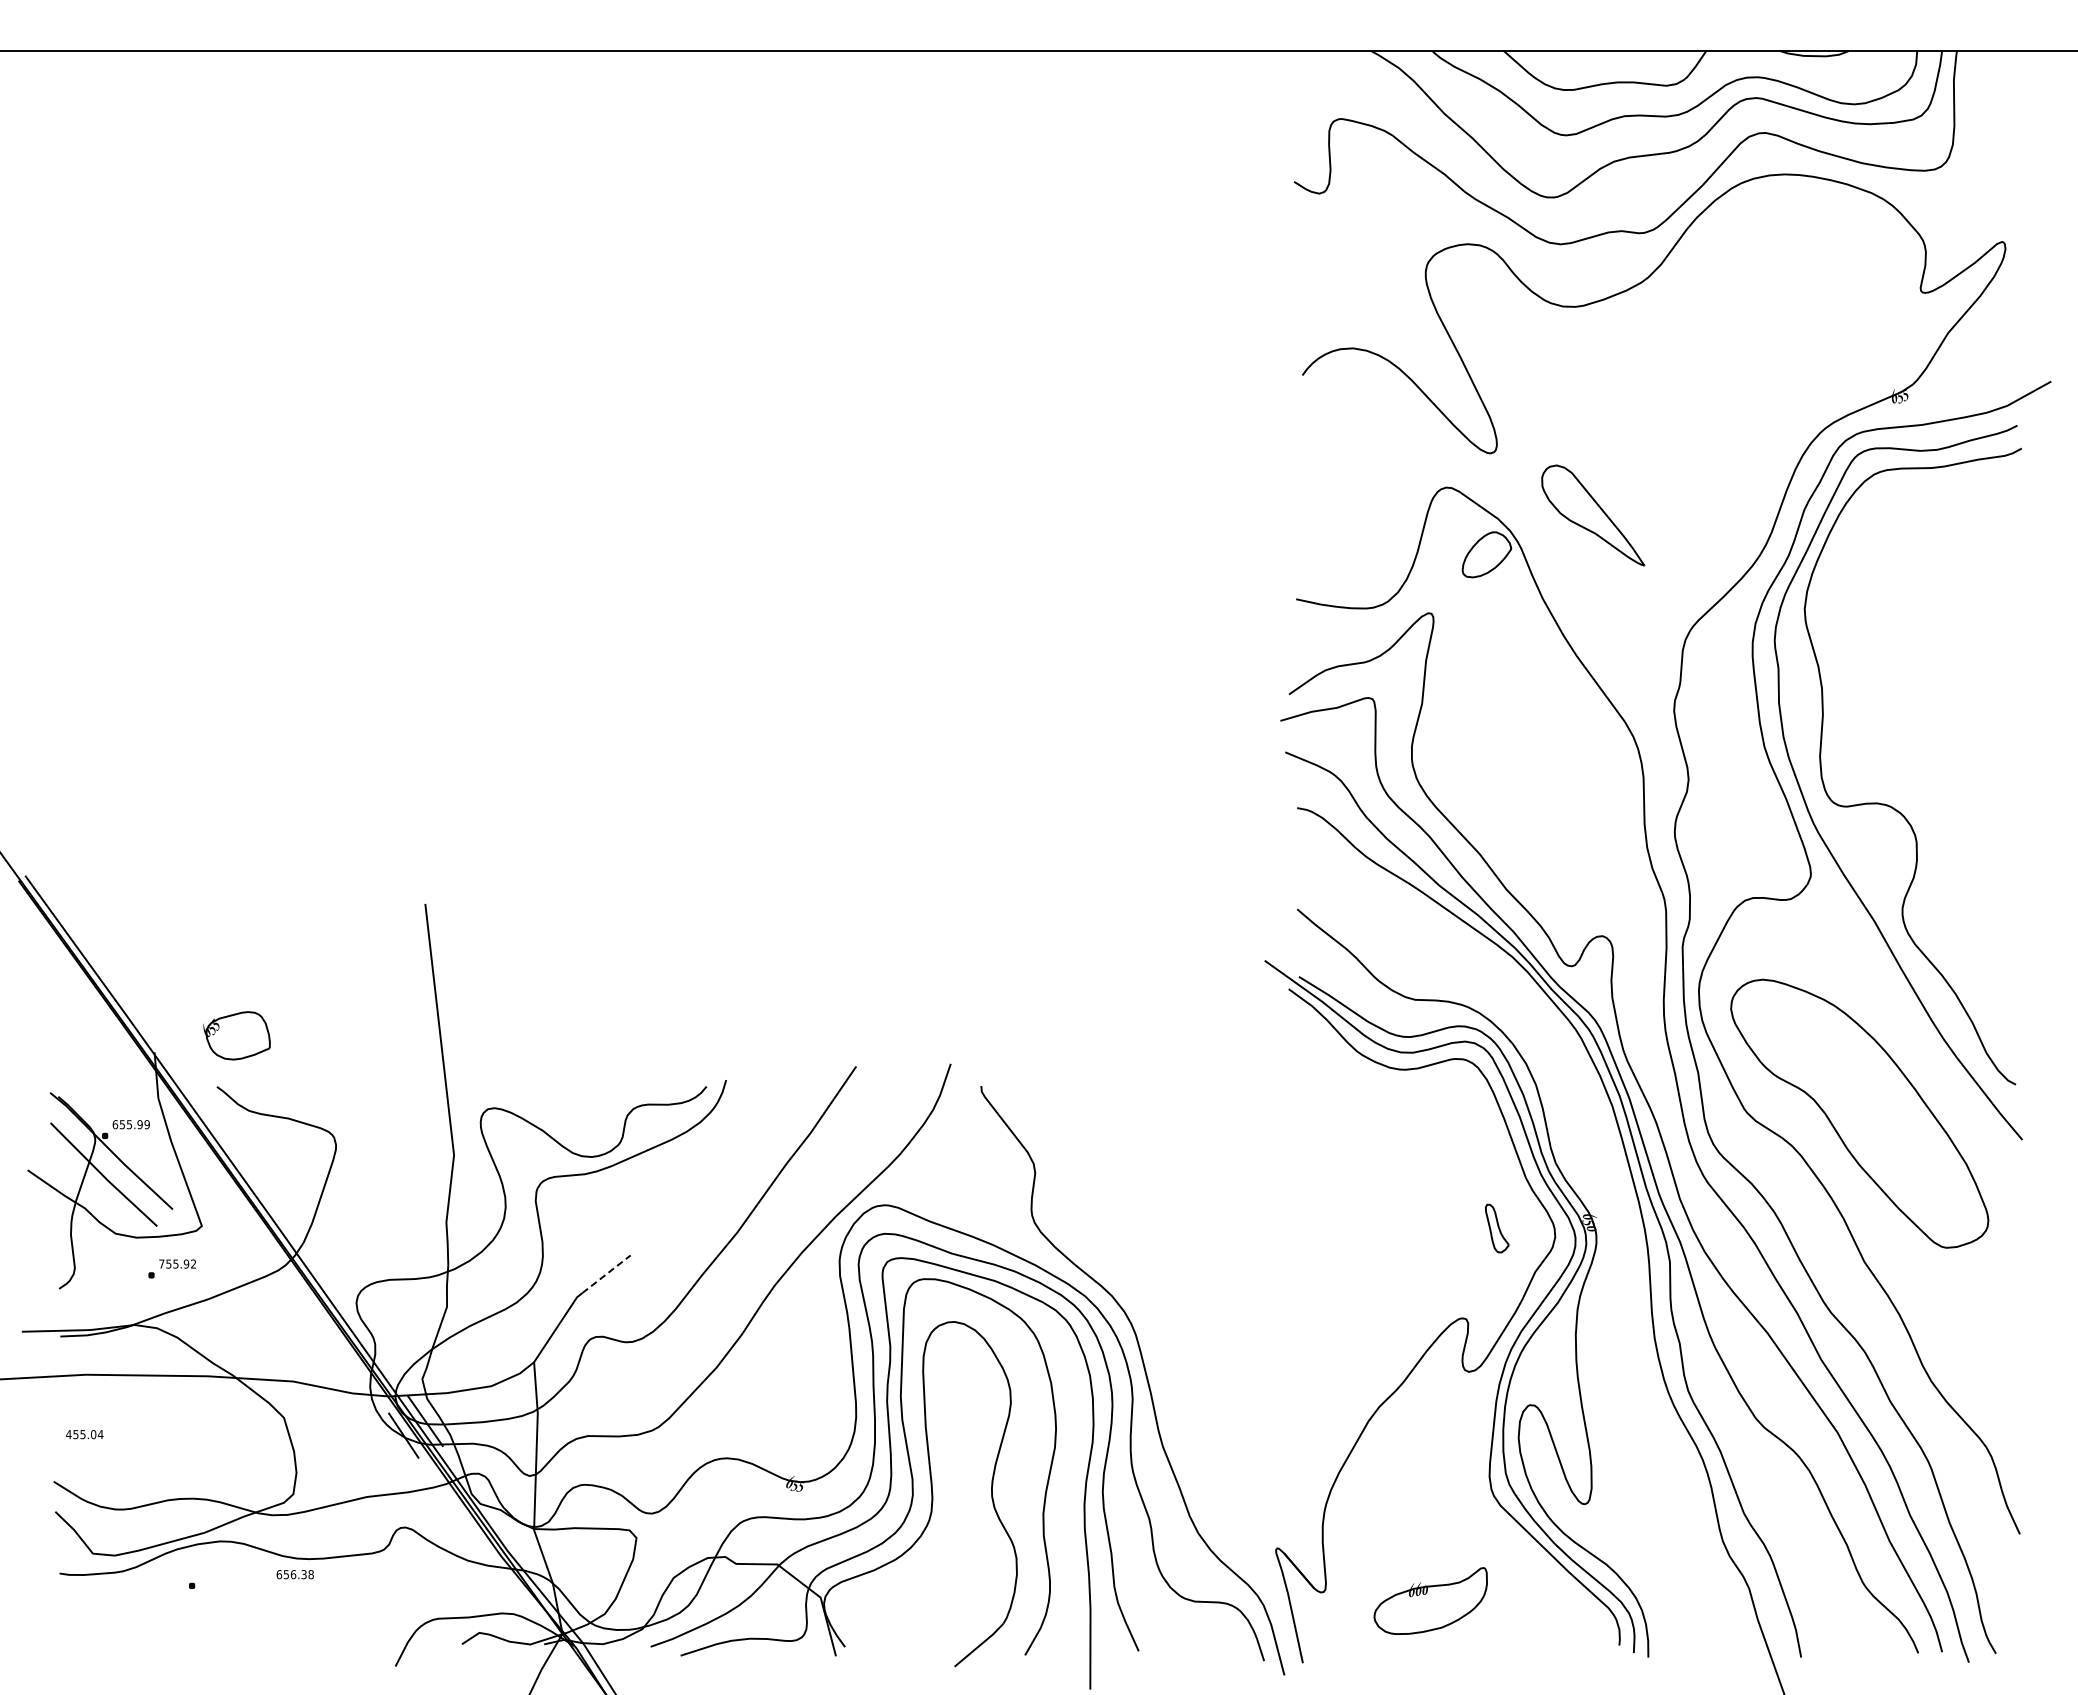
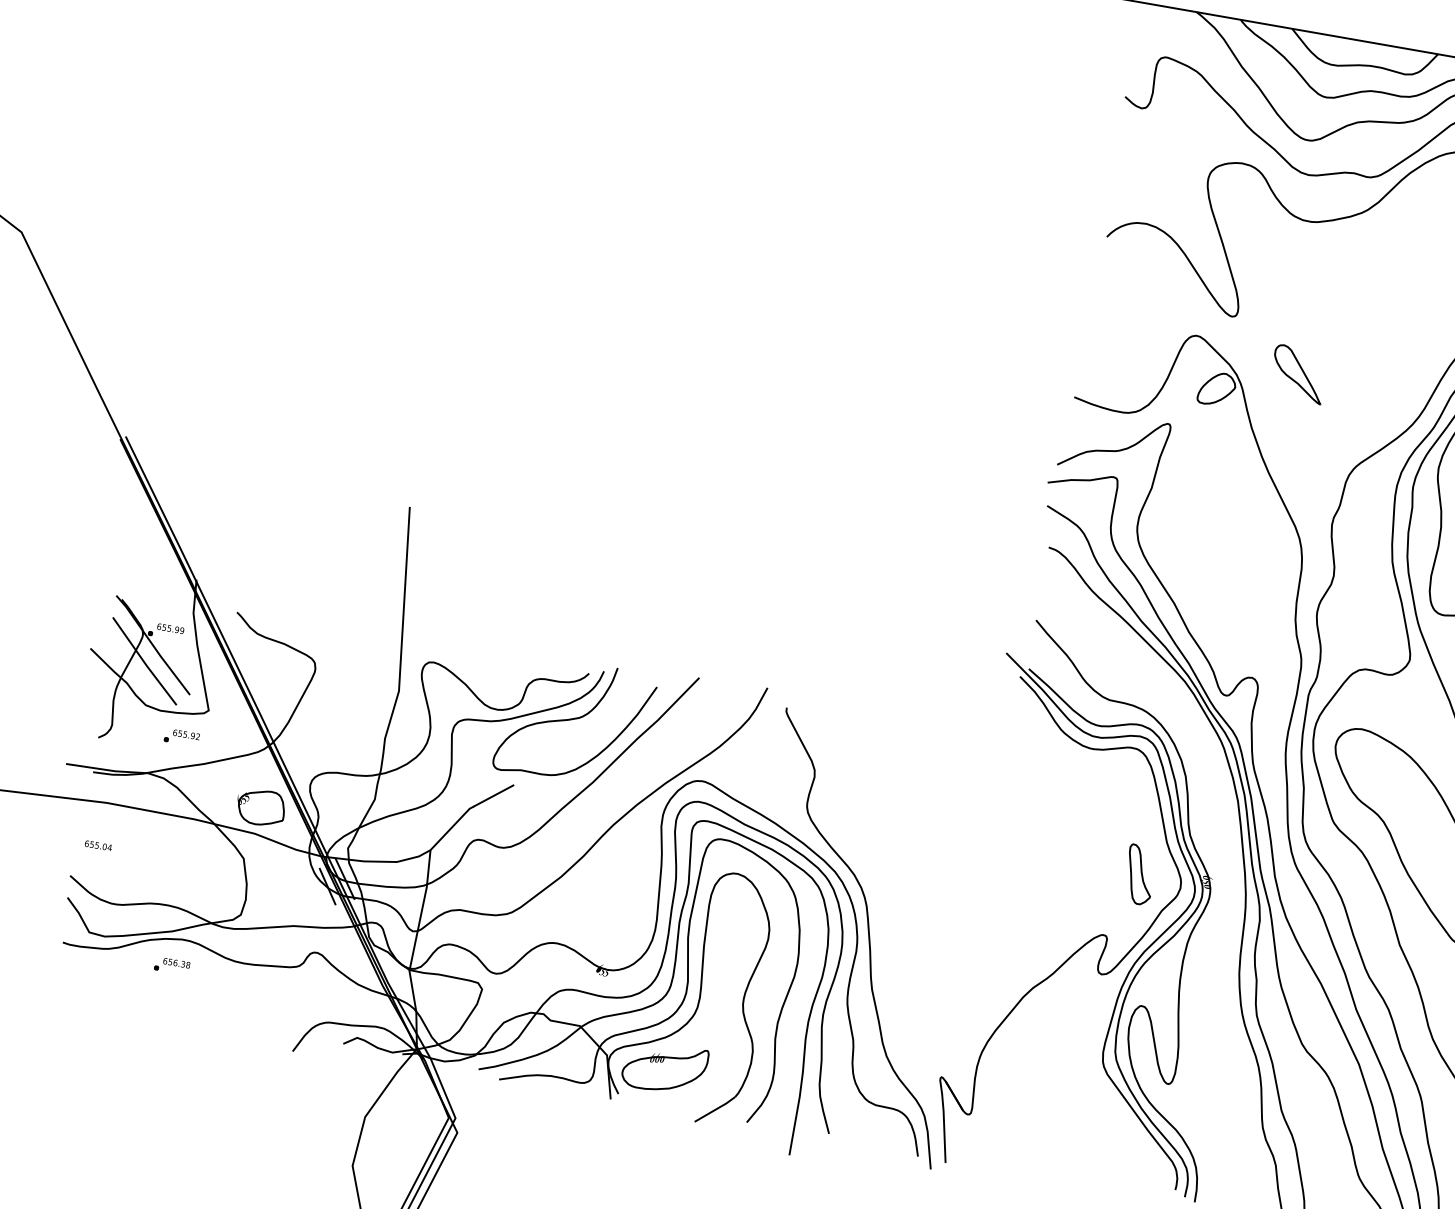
part: (1593, 515) -> (1298, 374), size x0.71
part: (236, 1035) -> (260, 807), moved
curve: (699, 1151) -> (575, 719), added
part: (1497, 1228) -> (1140, 874), size x1.67
text: (161, 1263) -> (175, 732), 755.92 -> 655.92
line: (606, 1274) -> (493, 796), dashed -> solid
text: (68, 1434) -> (86, 843), 455.04 -> 655.04
text: (294, 1574) -> (176, 963), moved
part: (1430, 1600) -> (664, 1067), moved

